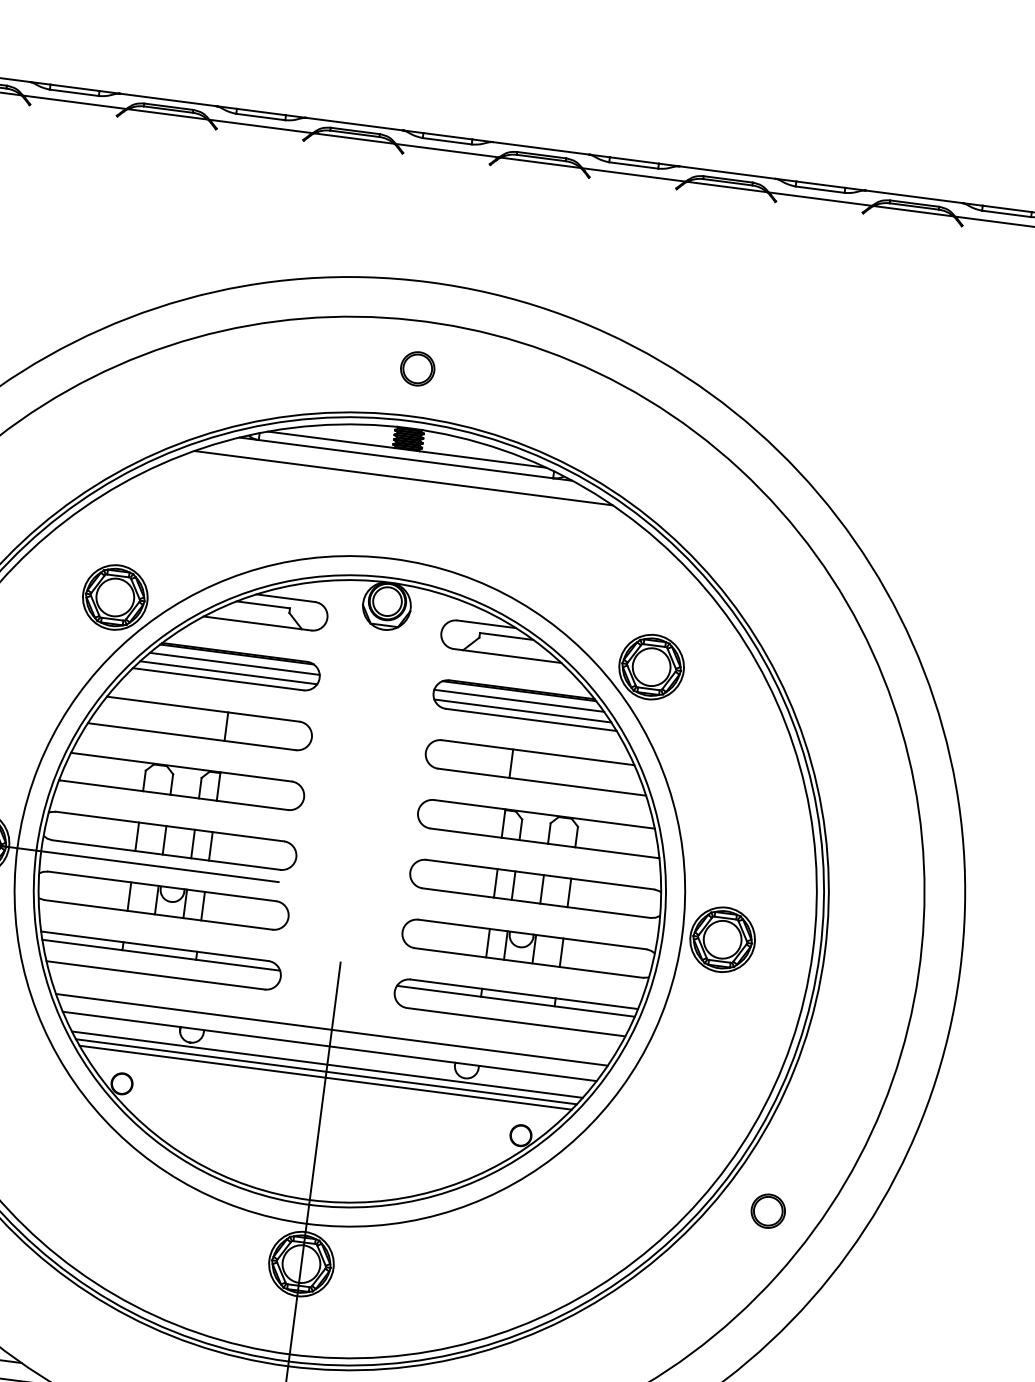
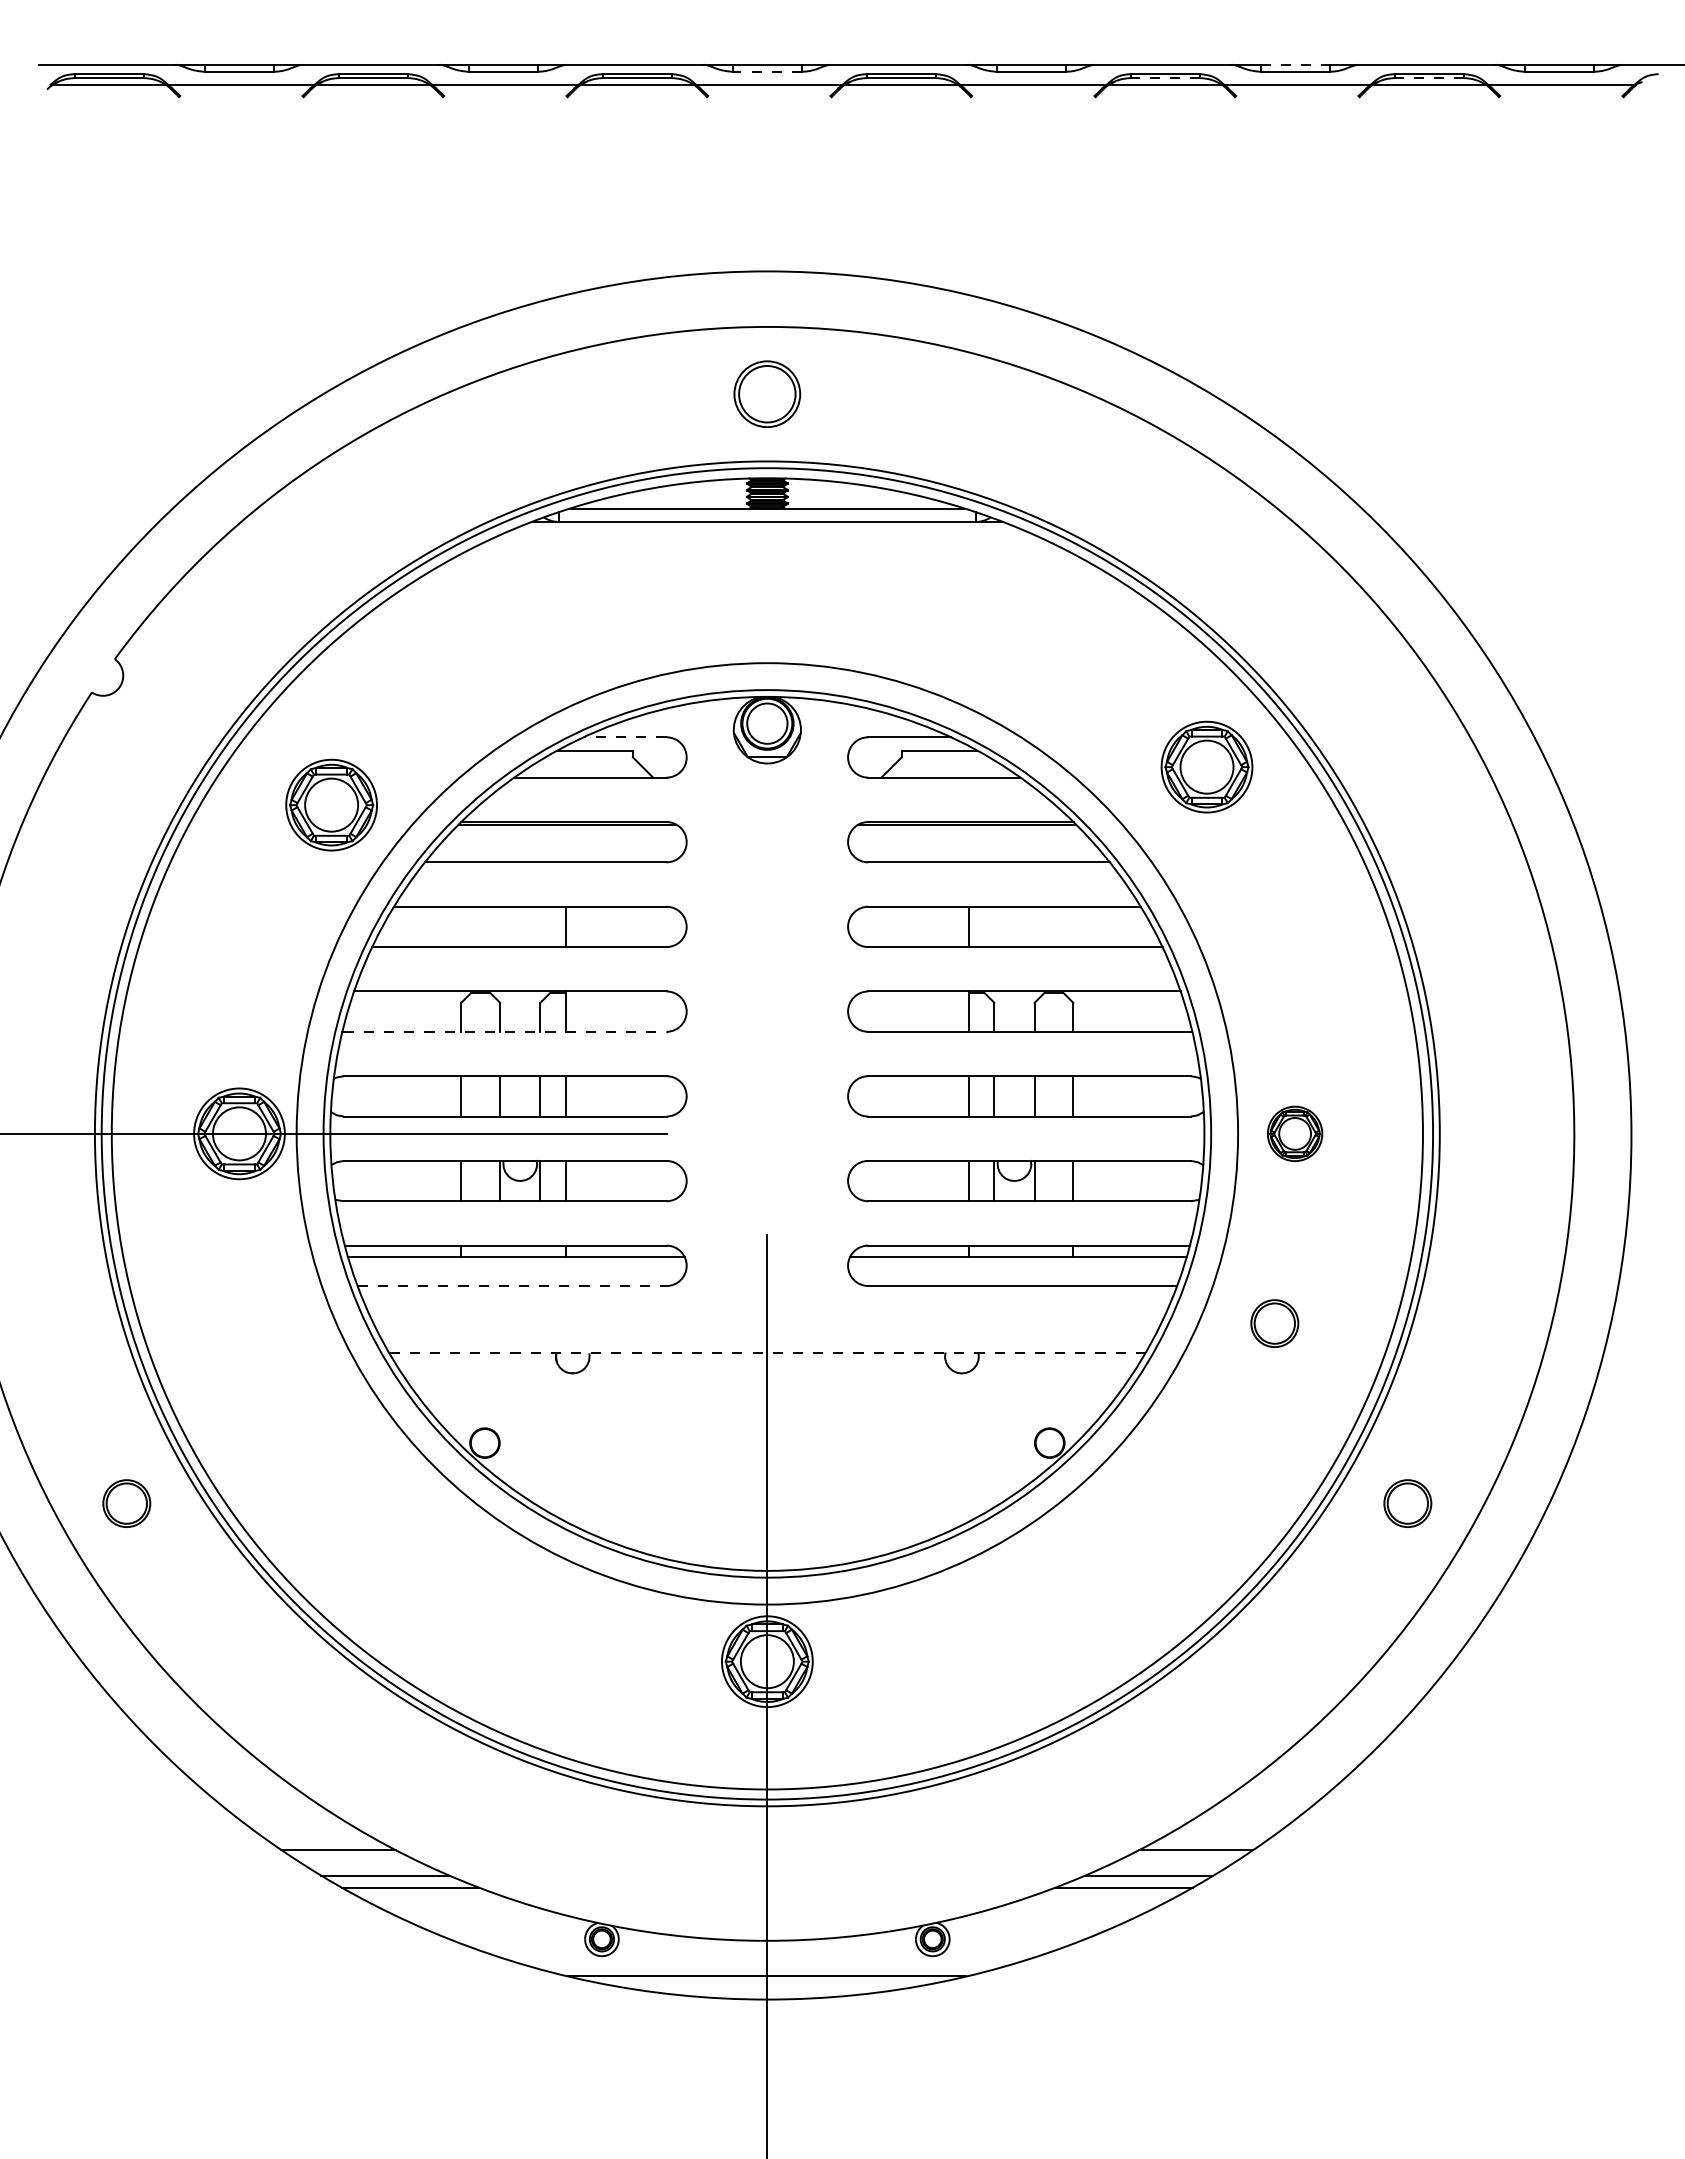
line: (447, 141) -> (767, 71), solid -> dashed
line: (727, 182) -> (1165, 78), solid -> dashed
line: (820, 184) -> (1295, 64), solid -> dashed
line: (914, 206) -> (1429, 78), solid -> dashed
part: (417, 368) -> (767, 393), size x1.4
line: (403, 477) -> (767, 548), removed
part: (115, 597) -> (331, 804), moved
line: (286, 598) -> (625, 737), solid -> dashed
line: (234, 663) -> (565, 837), removed
part: (651, 666) -> (1206, 766), moved
line: (228, 672) -> (558, 851), removed
line: (519, 700) -> (968, 837), removed
line: (522, 711) -> (975, 851), removed
line: (174, 795) -> (505, 1031), solid -> dashed
part: (722, 939) -> (1294, 1133), size x0.6
line: (155, 975) -> (512, 1285), solid -> dashed
line: (332, 1029) -> (767, 1329), removed
line: (329, 1046) -> (767, 1353), solid -> dashed
line: (326, 1064) -> (766, 1379), removed
line: (325, 1071) -> (766, 1389), removed
part: (690, 1071) -> (1274, 1323), added
line: (325, 1077) -> (767, 1397), removed

